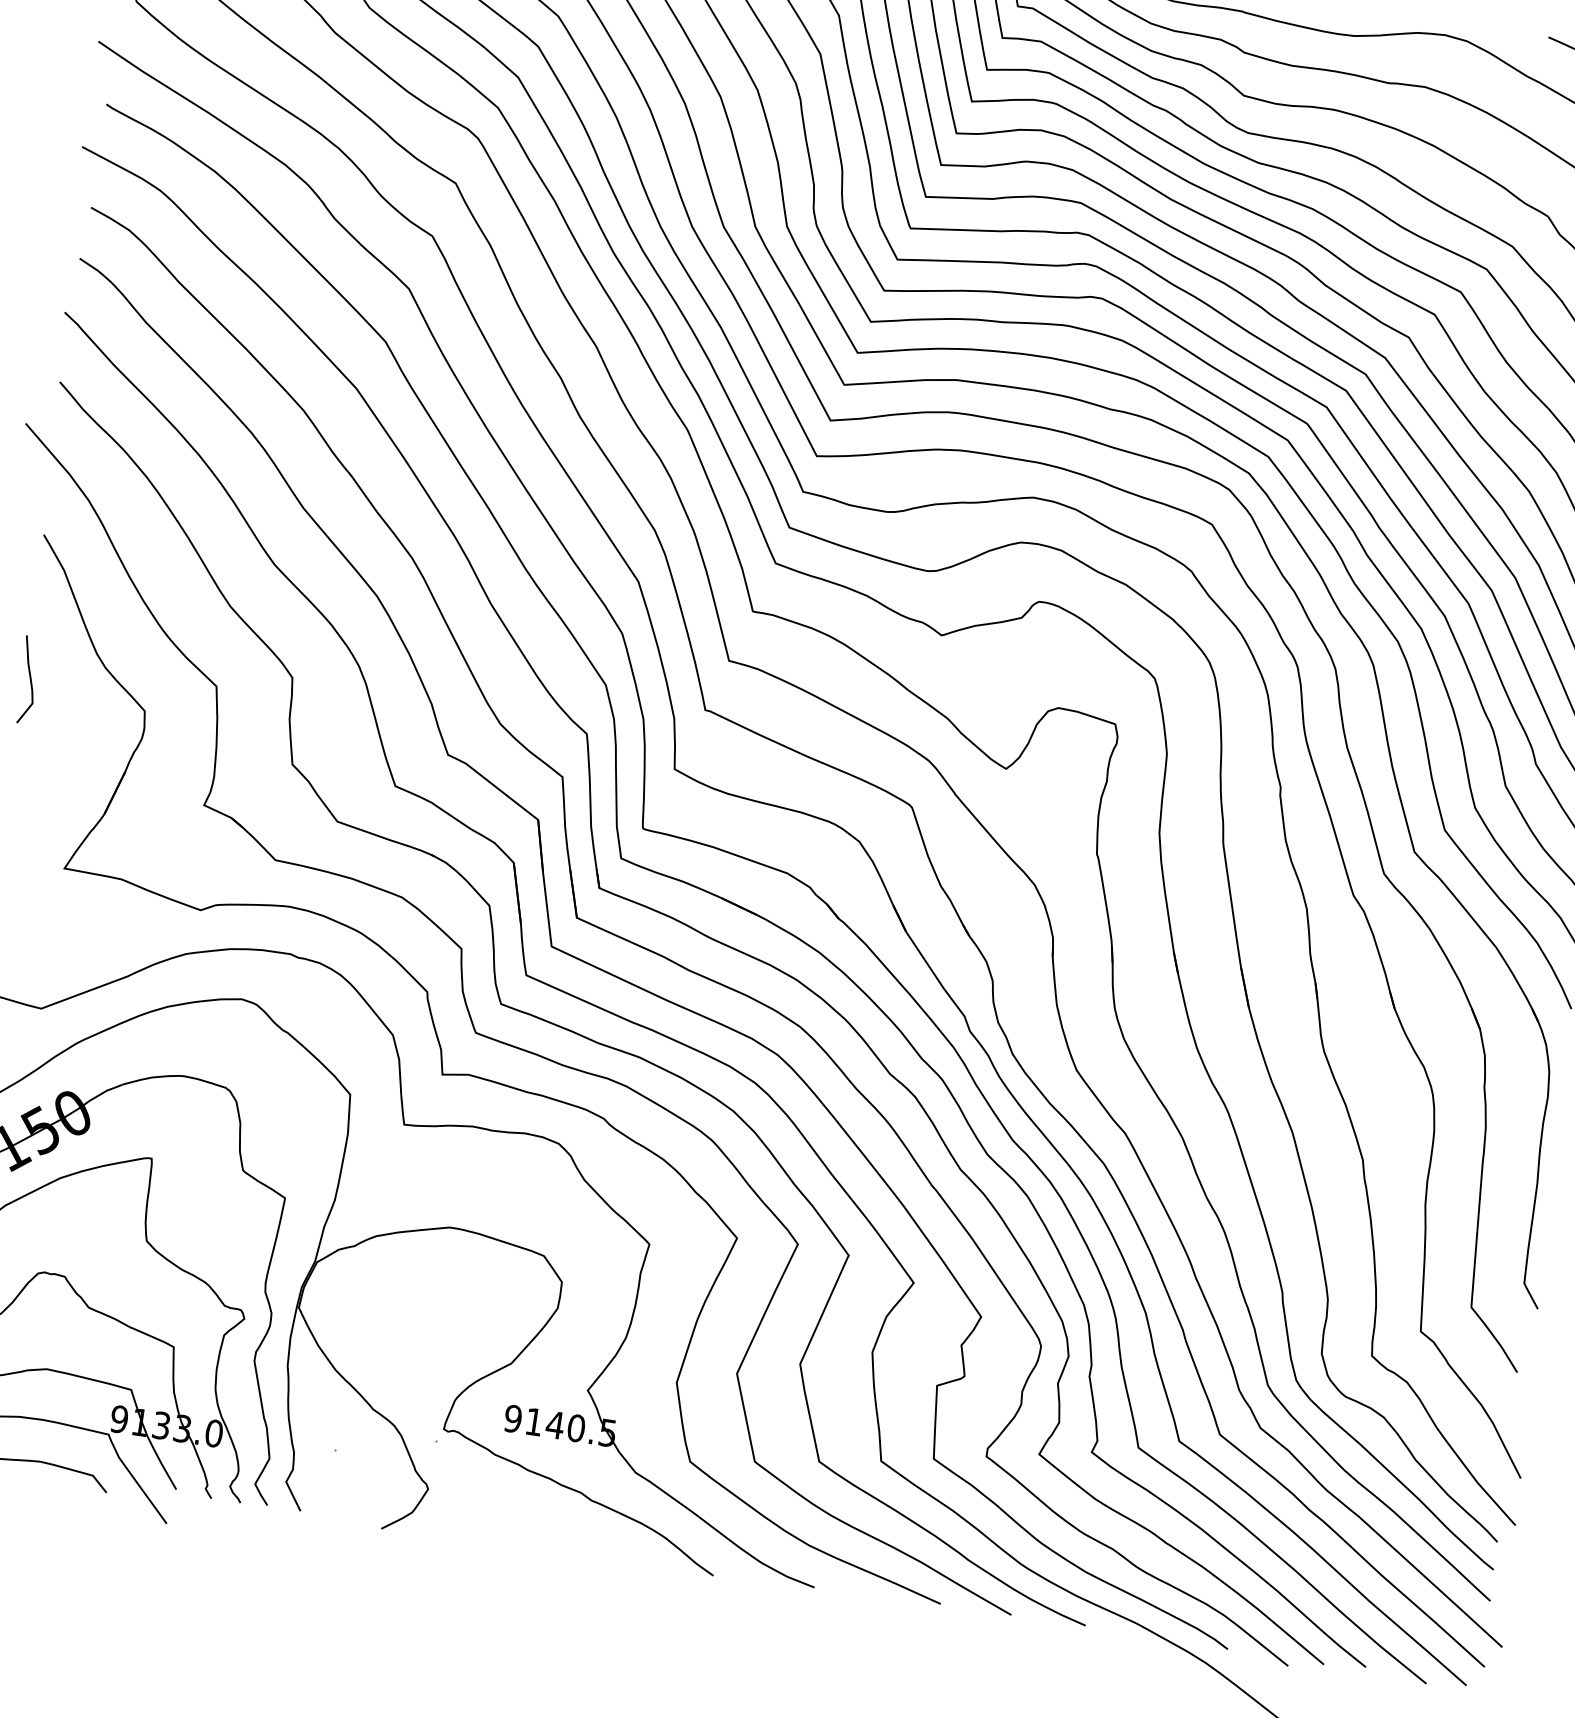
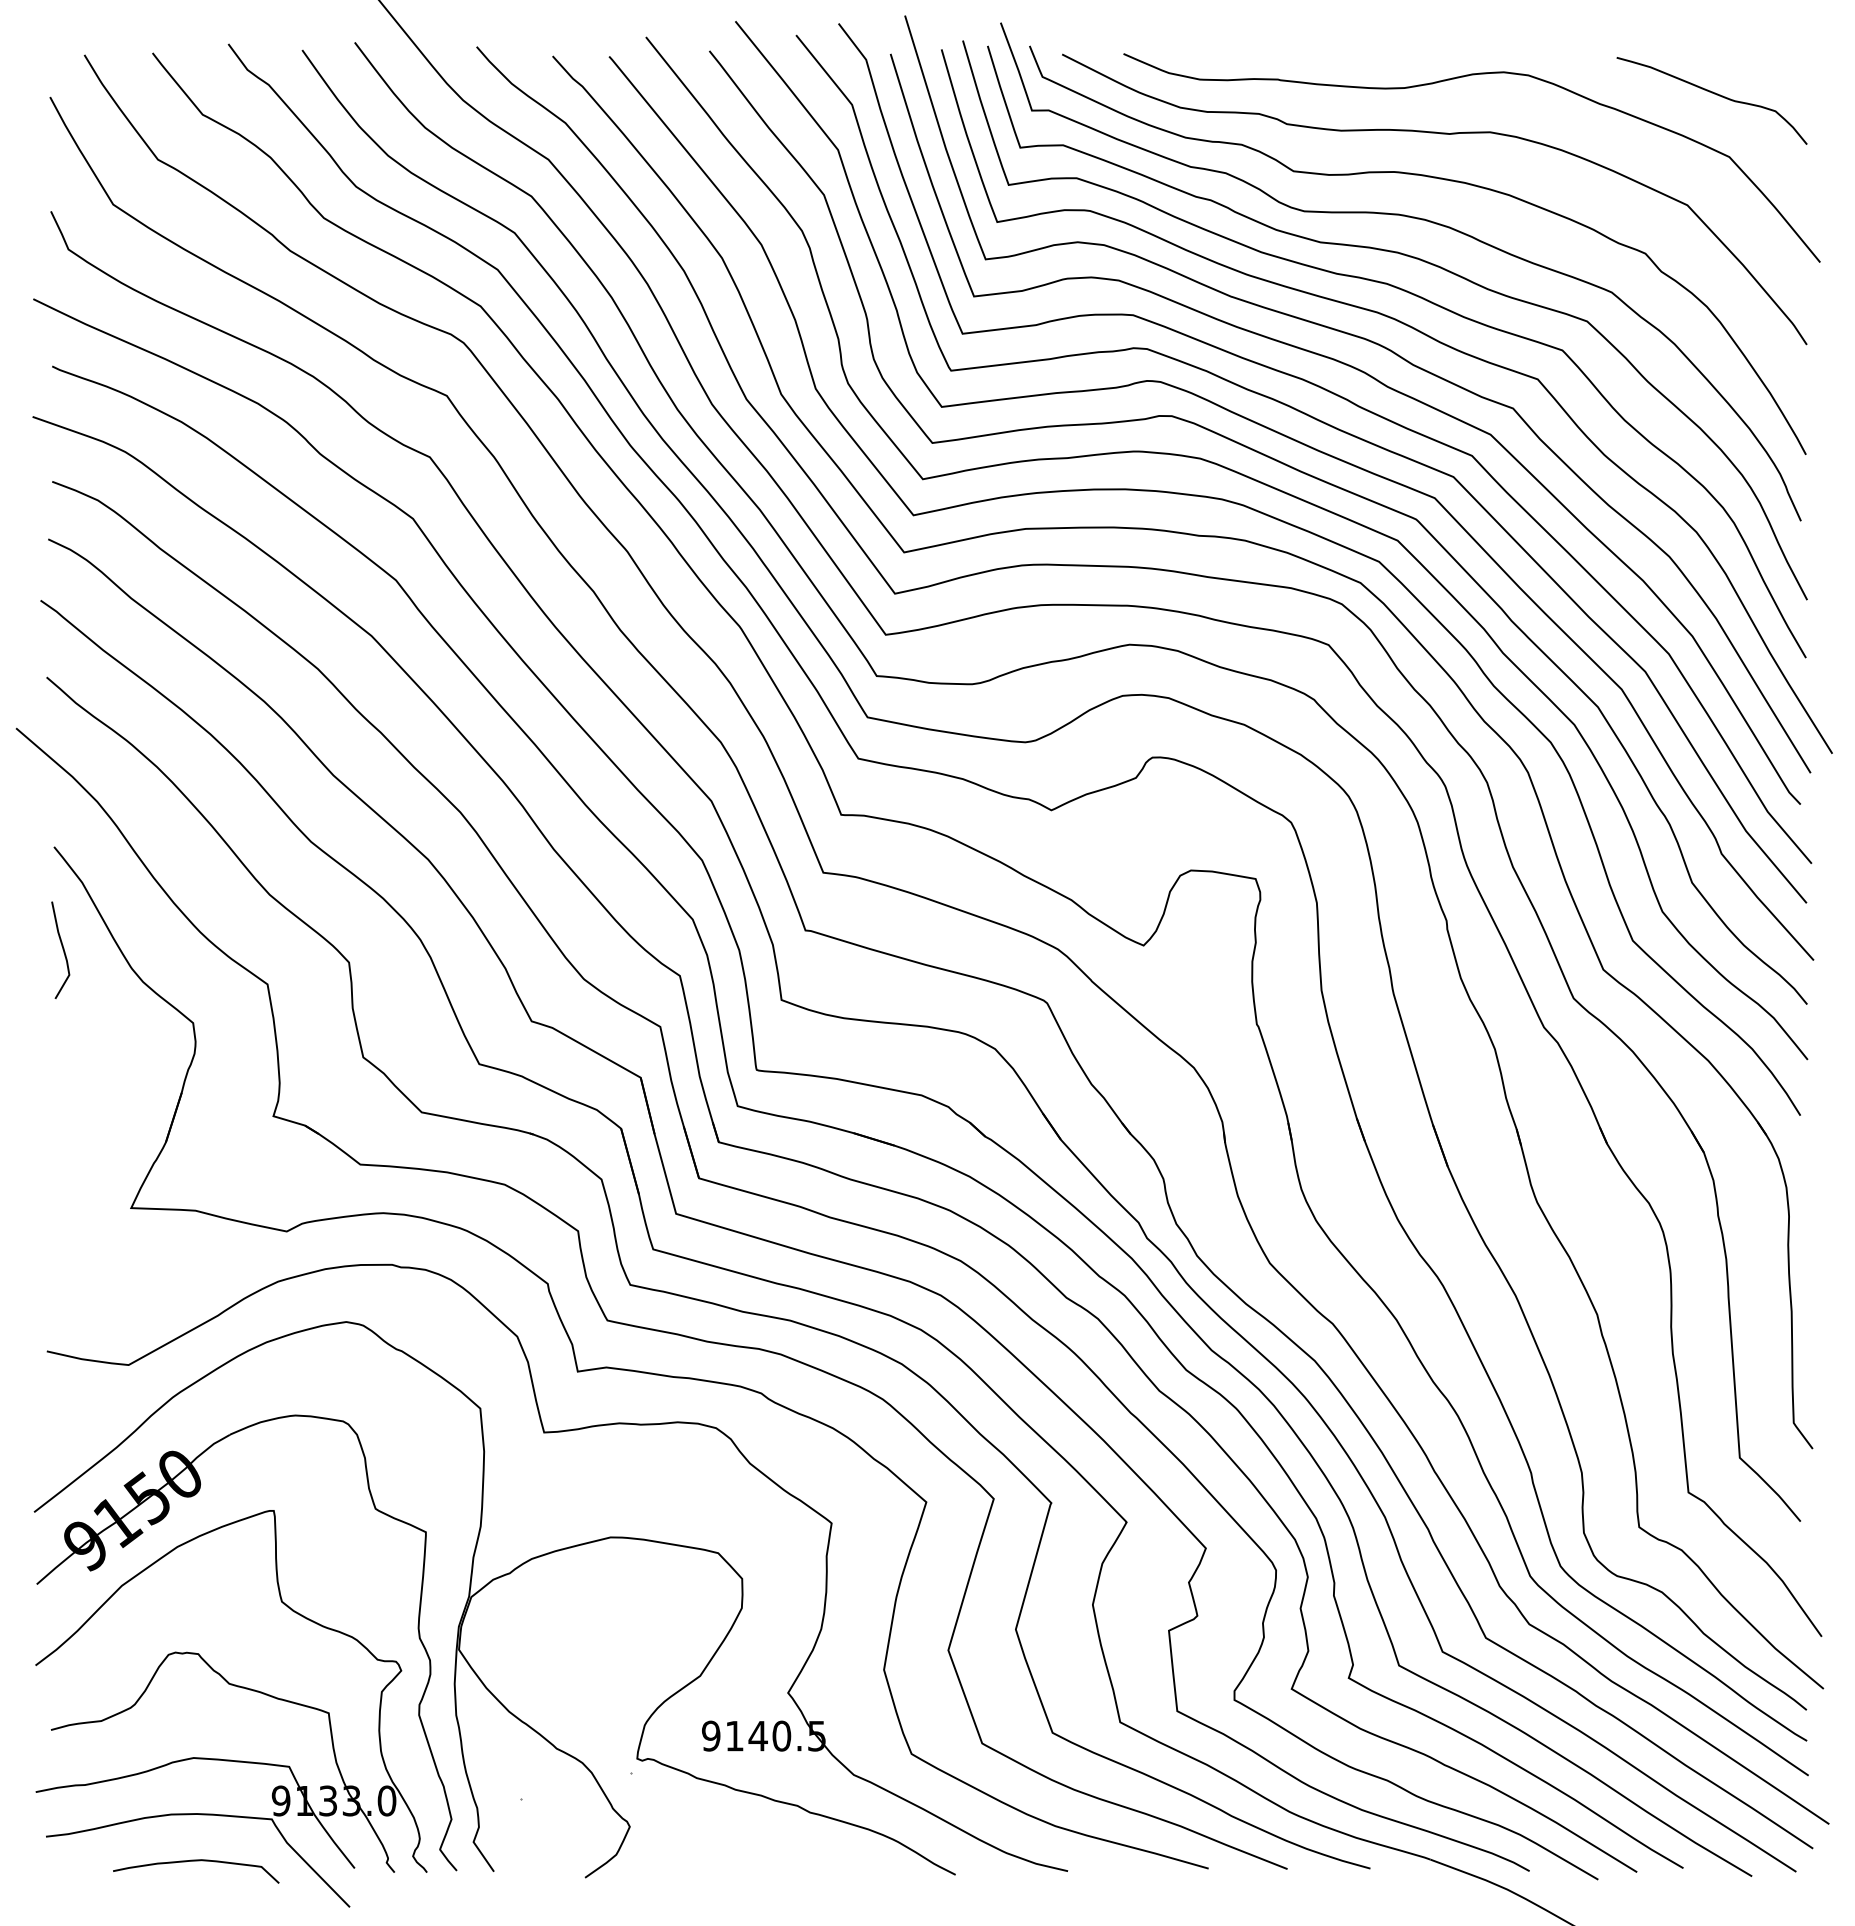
curve: (29, 679) -> (62, 949), moved

